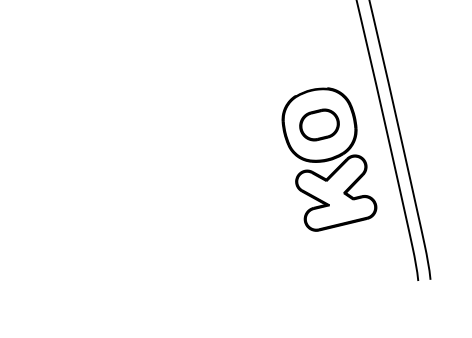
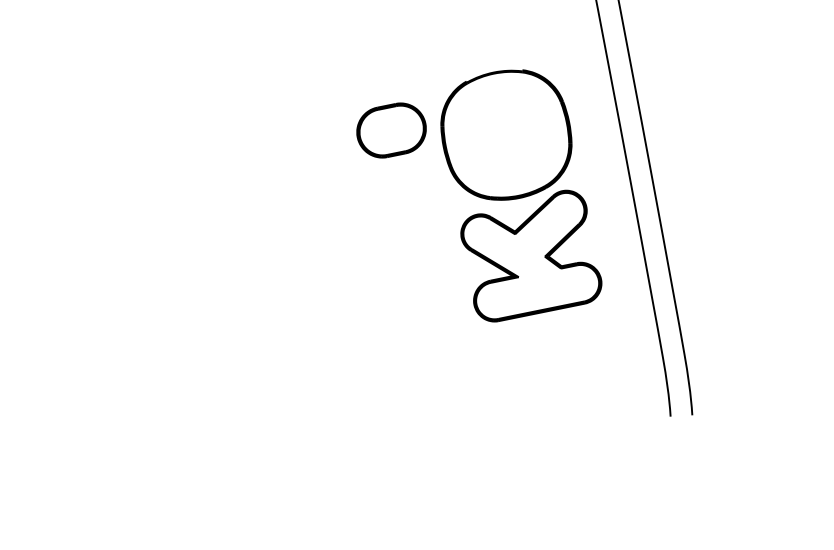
part: (319, 124) -> (391, 129), moved

